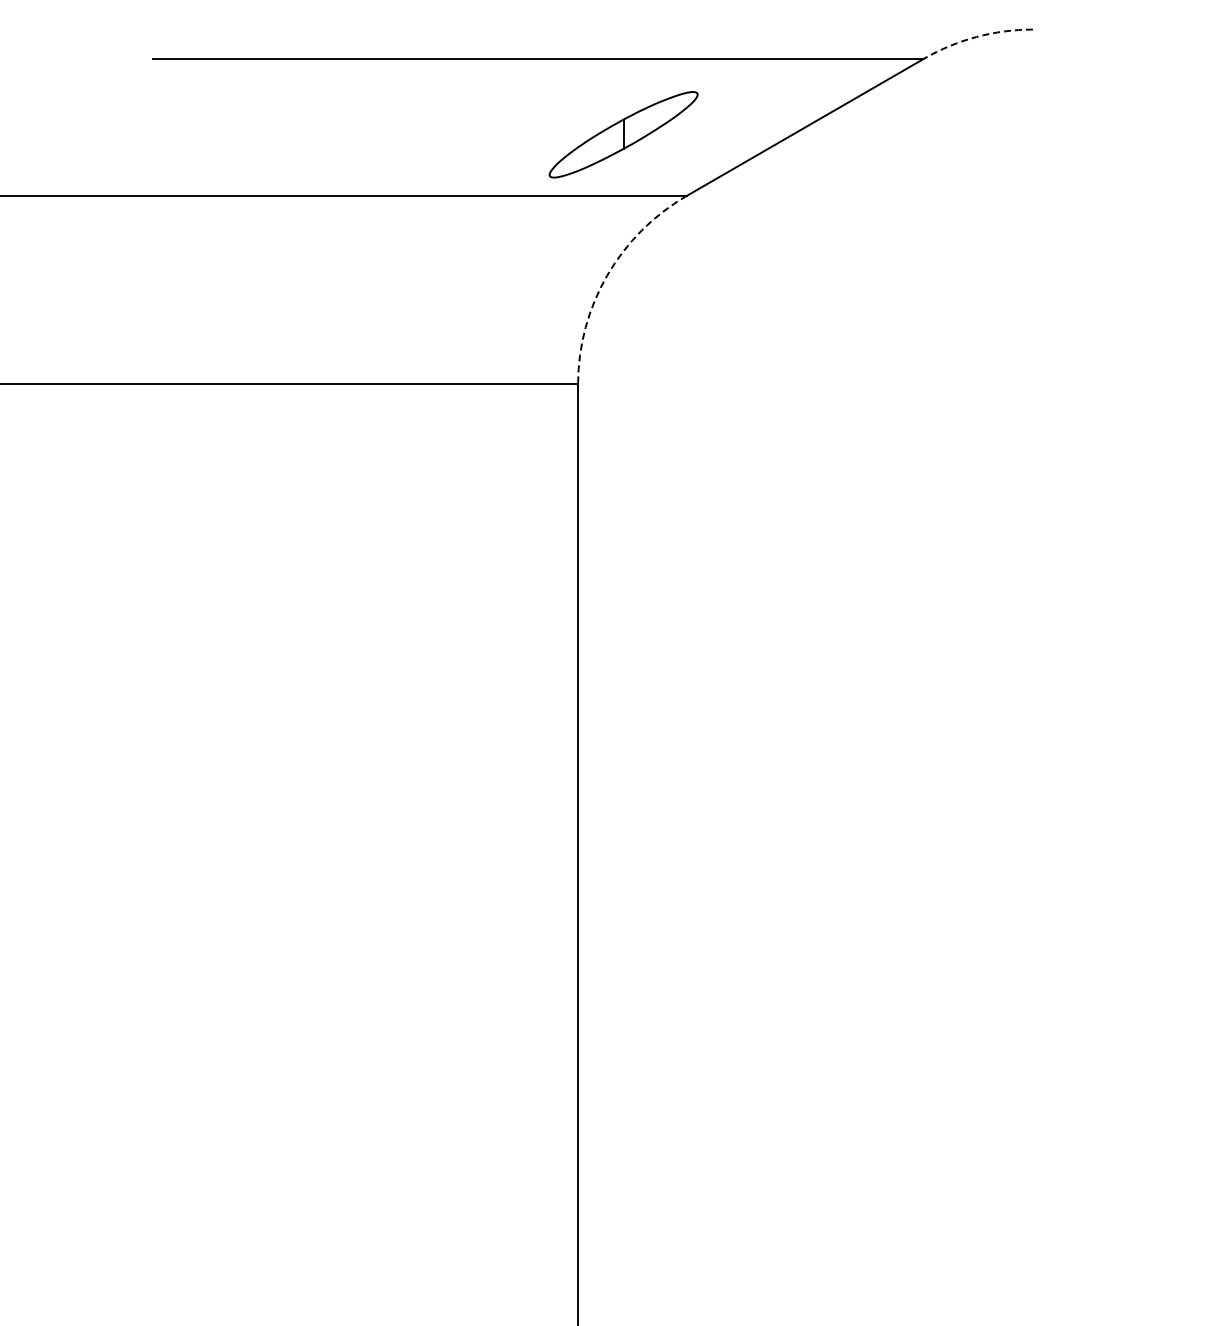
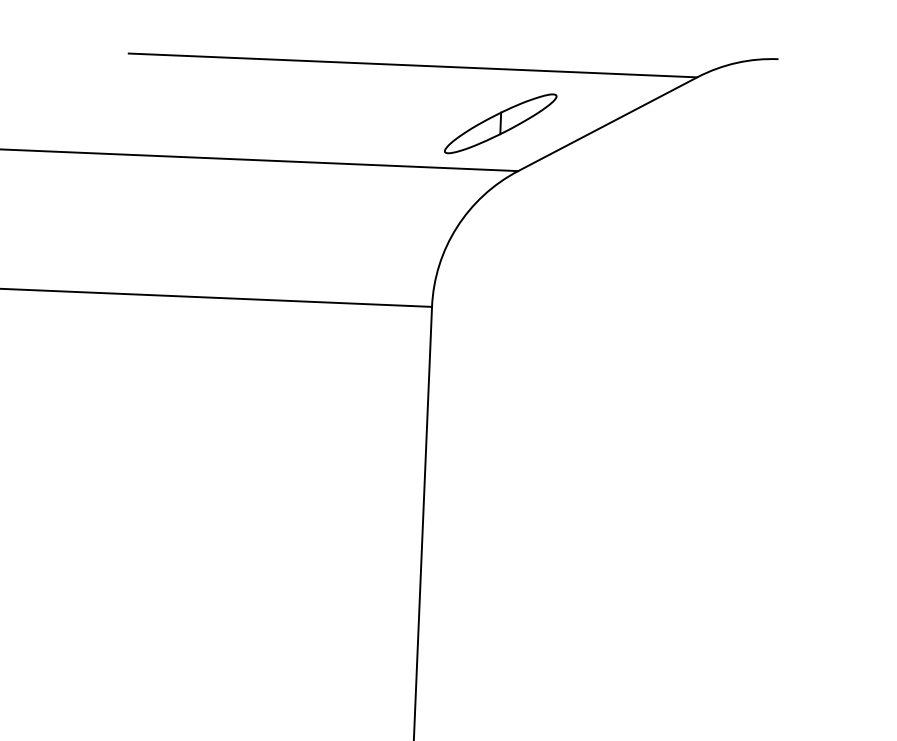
arc: (976, 37) -> (736, 63), dashed -> solid
part: (623, 134) -> (500, 123), moved
arc: (607, 275) -> (457, 227), dashed -> solid

